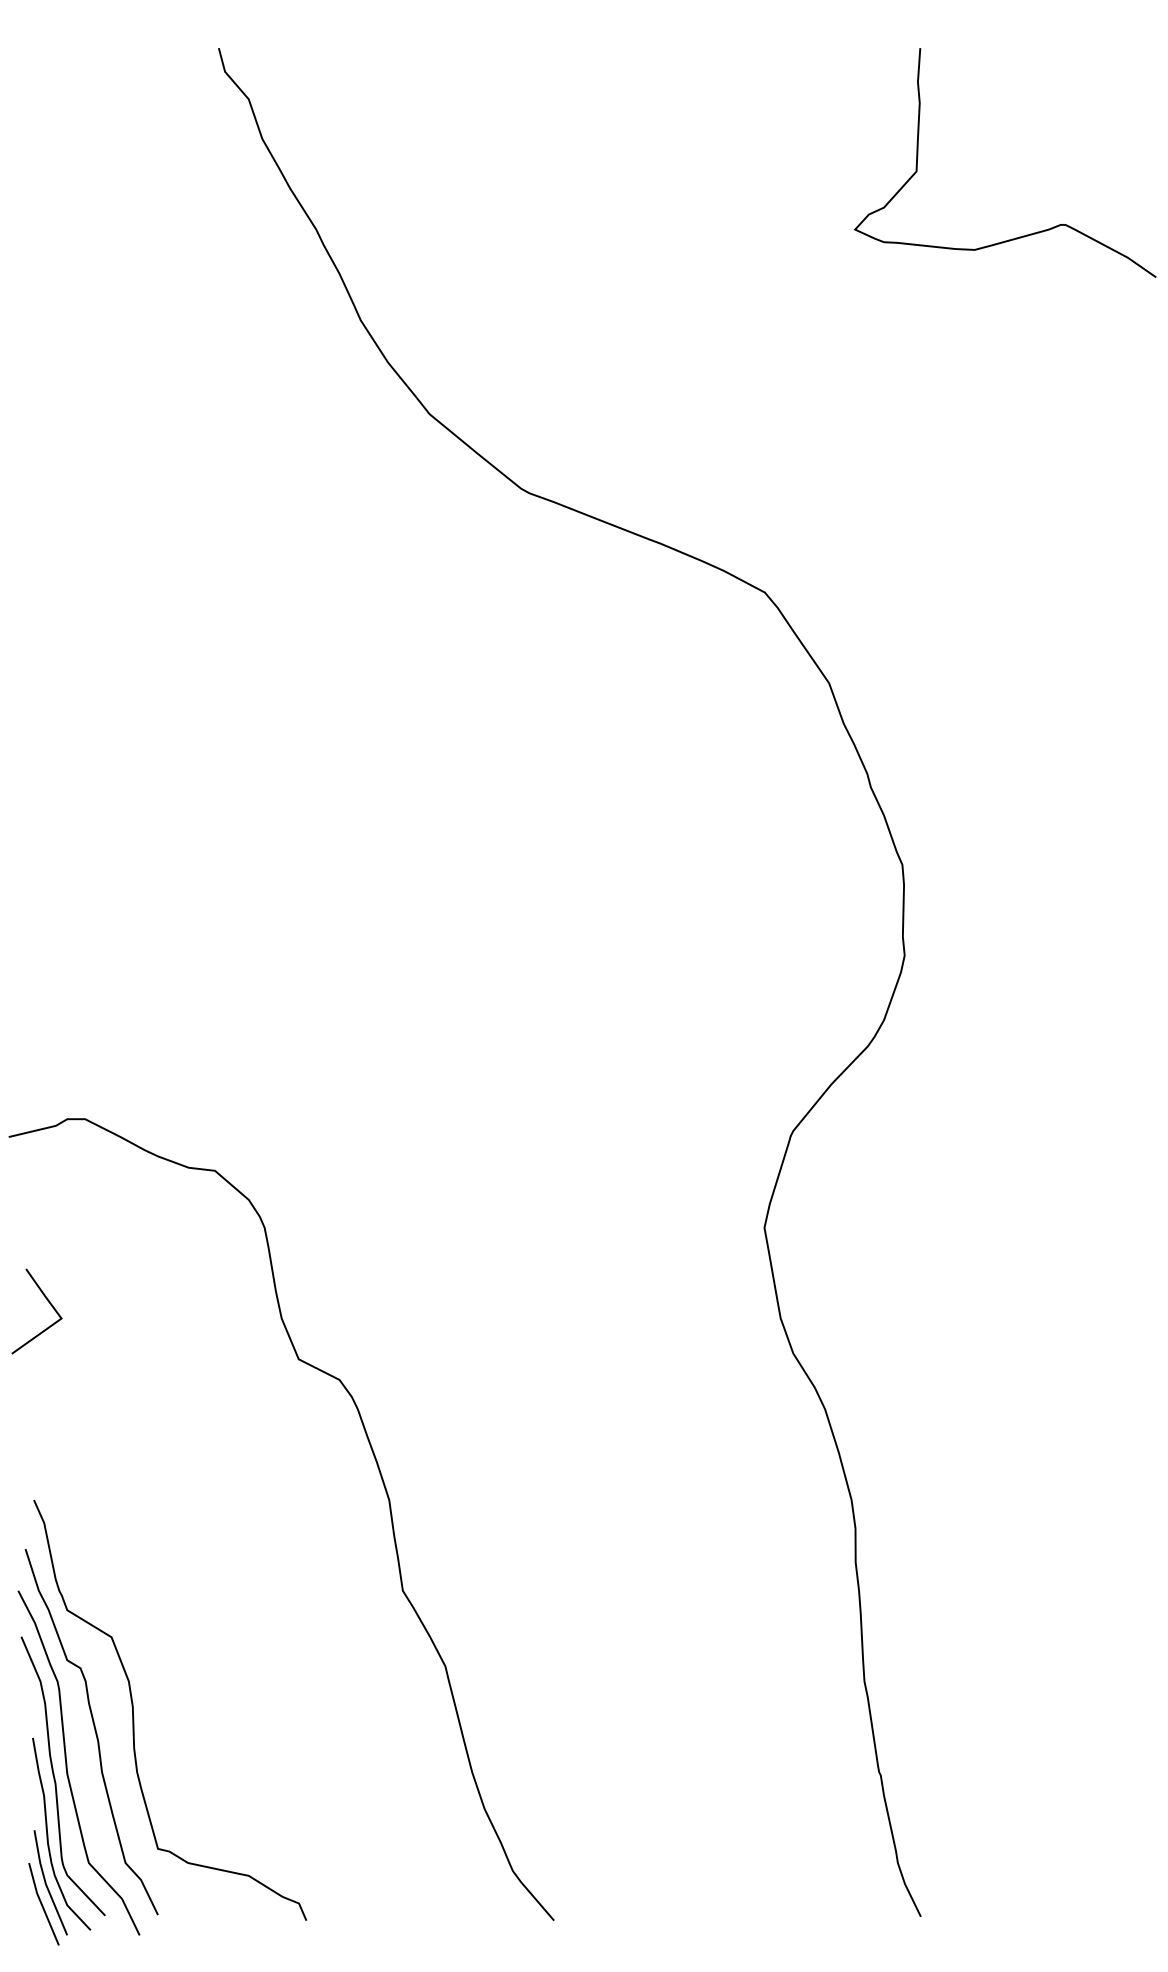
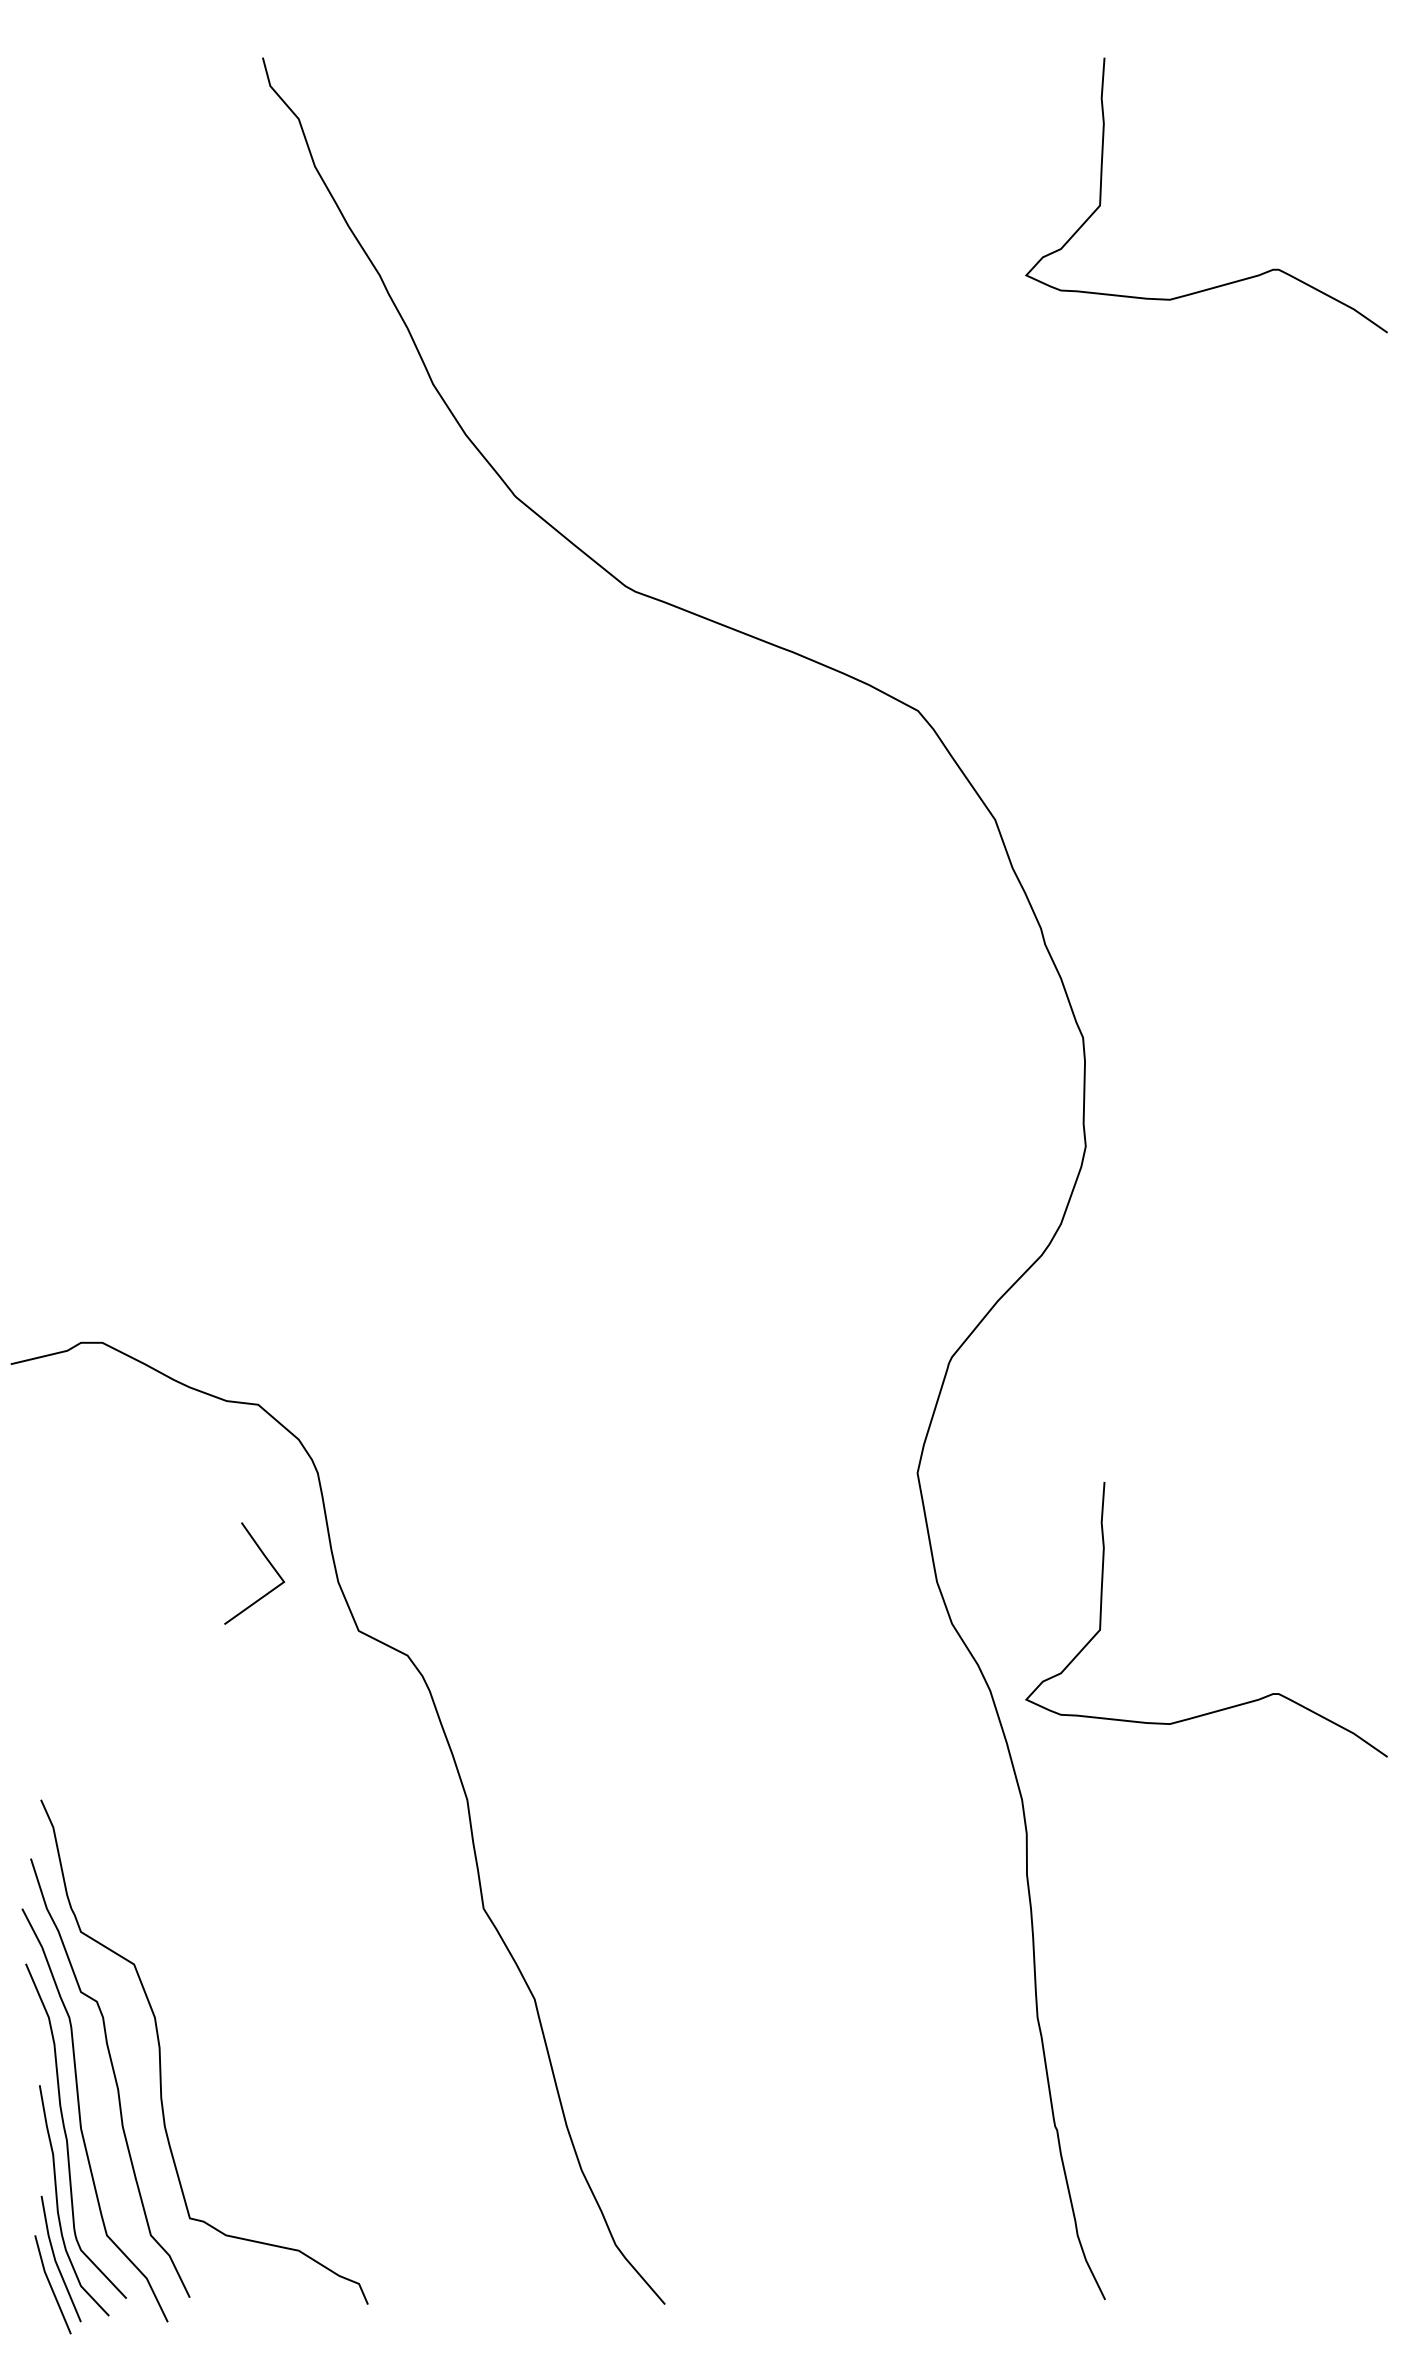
line: (47, 1301) -> (267, 1561), moved
curve: (1026, 1421) -> (1231, 1705), added

